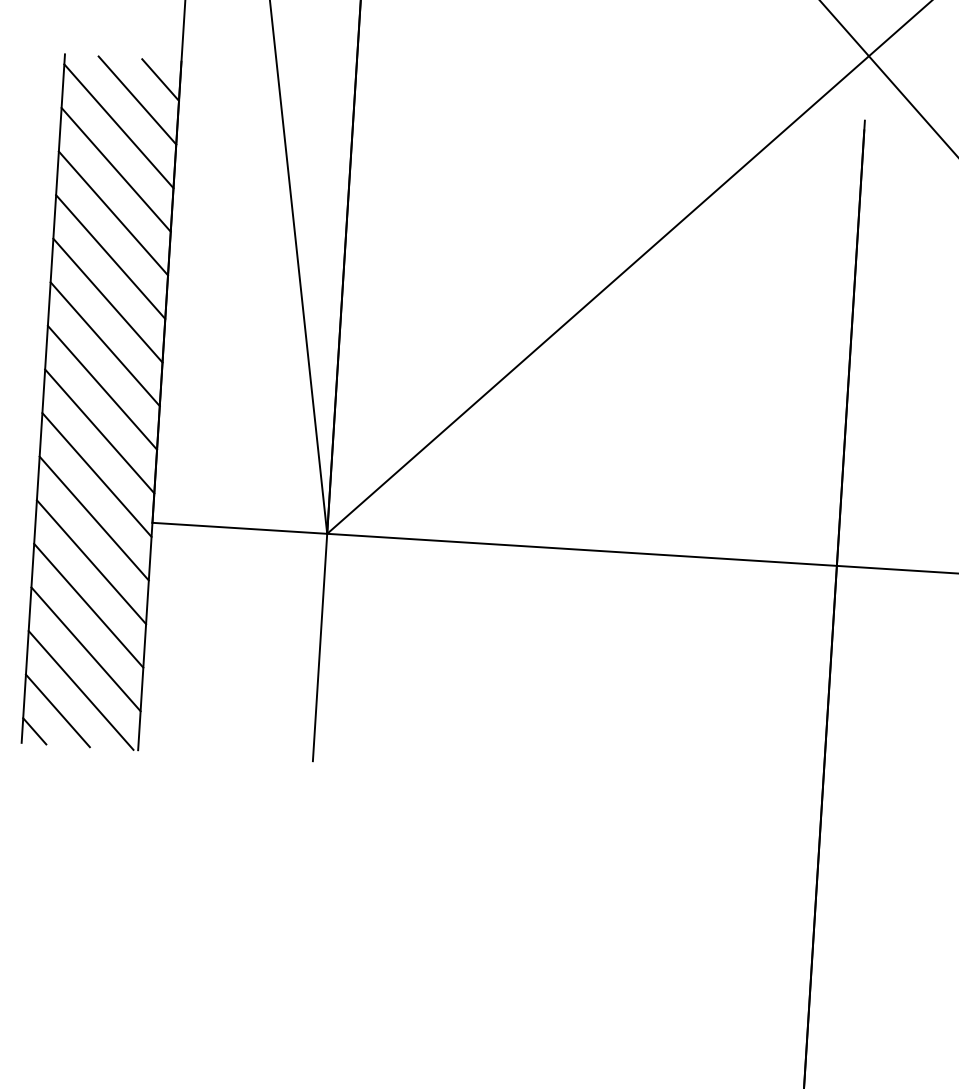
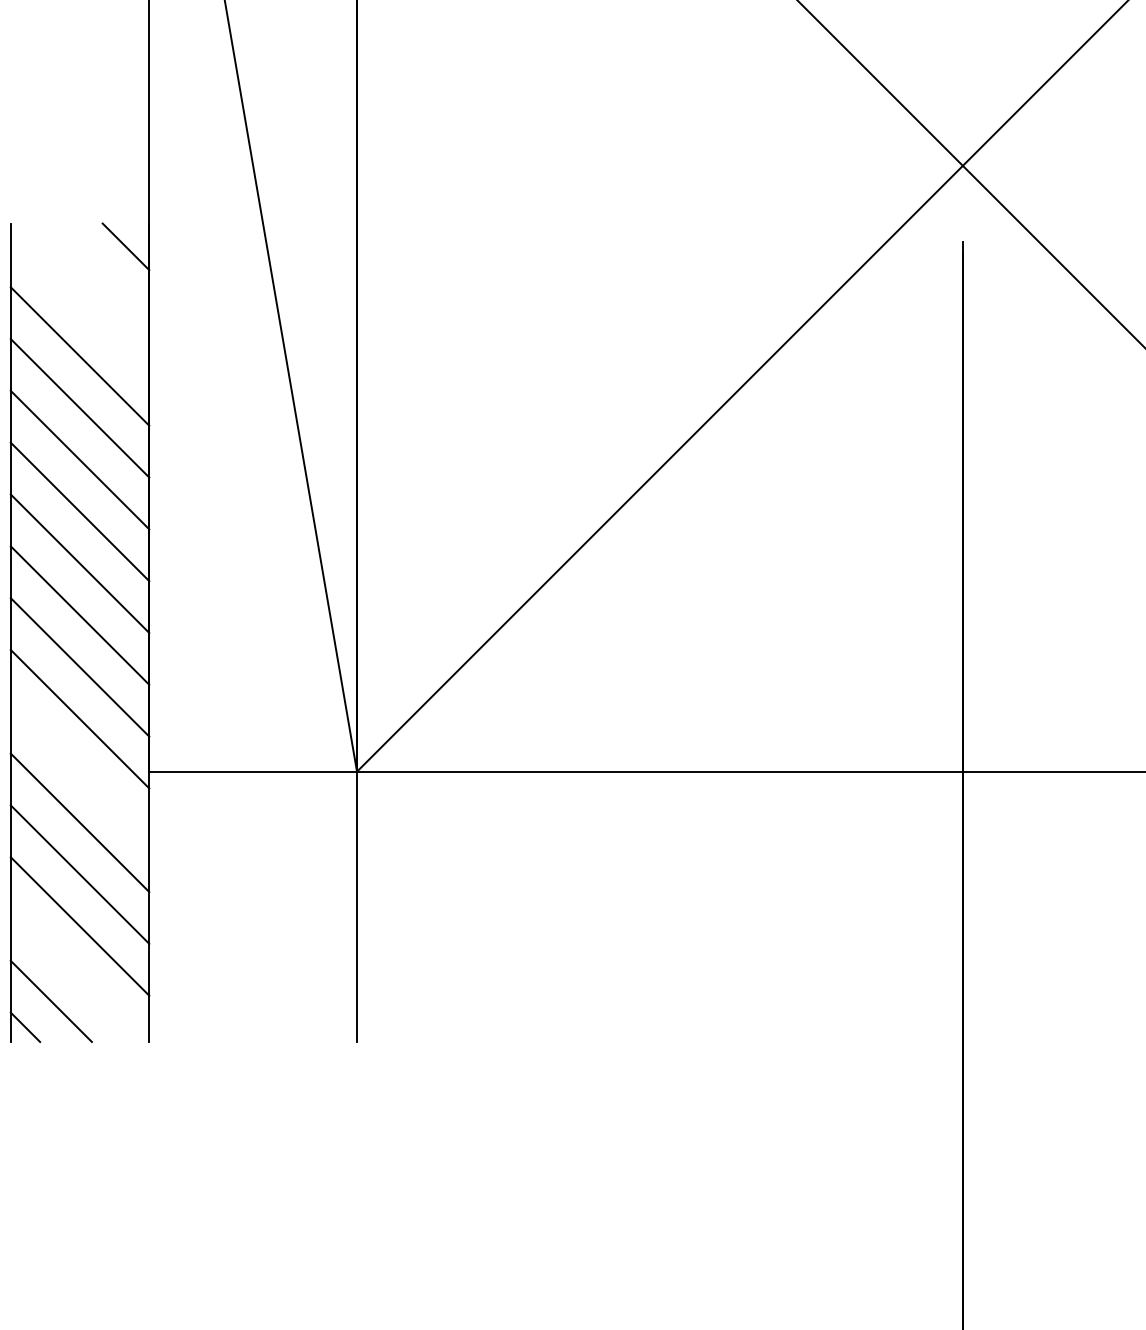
line: (136, 100) -> (99, 272), removed
line: (118, 126) -> (79, 304), removed
line: (93, 518) -> (79, 770), removed
line: (80, 690) -> (76, 975), removed

